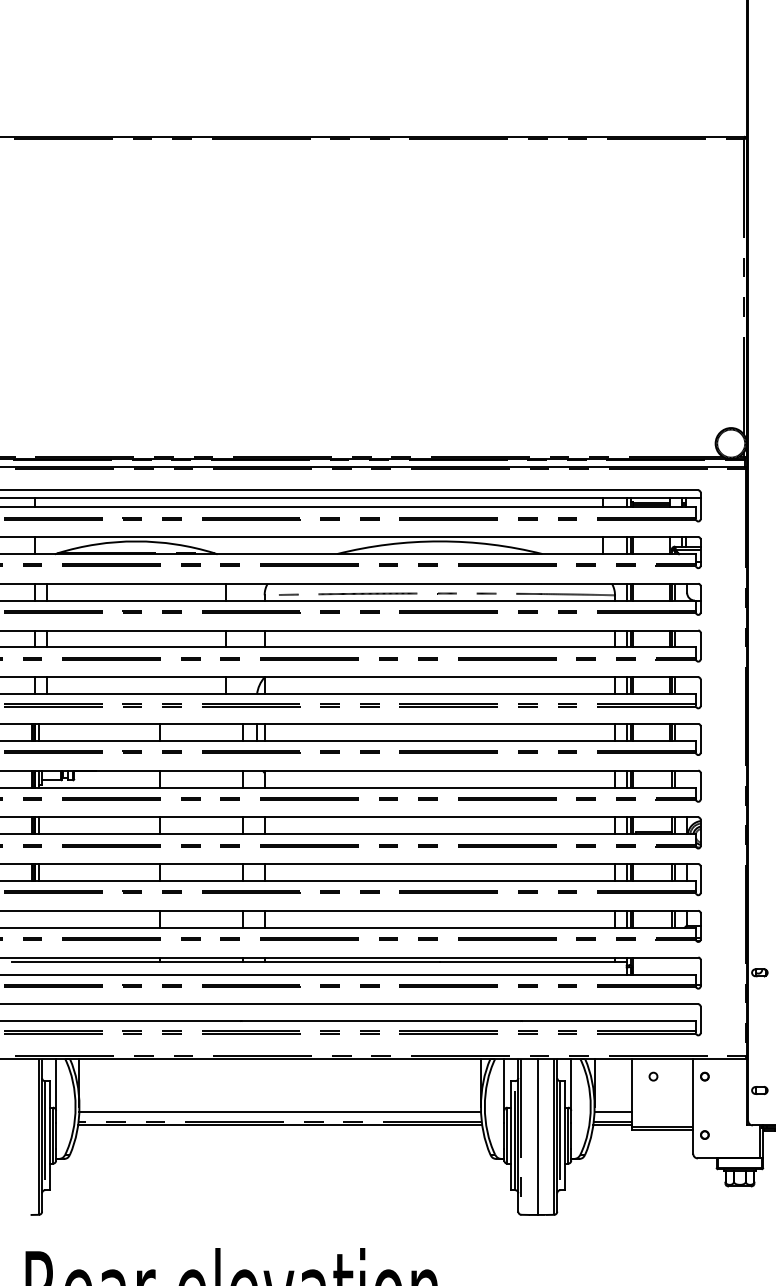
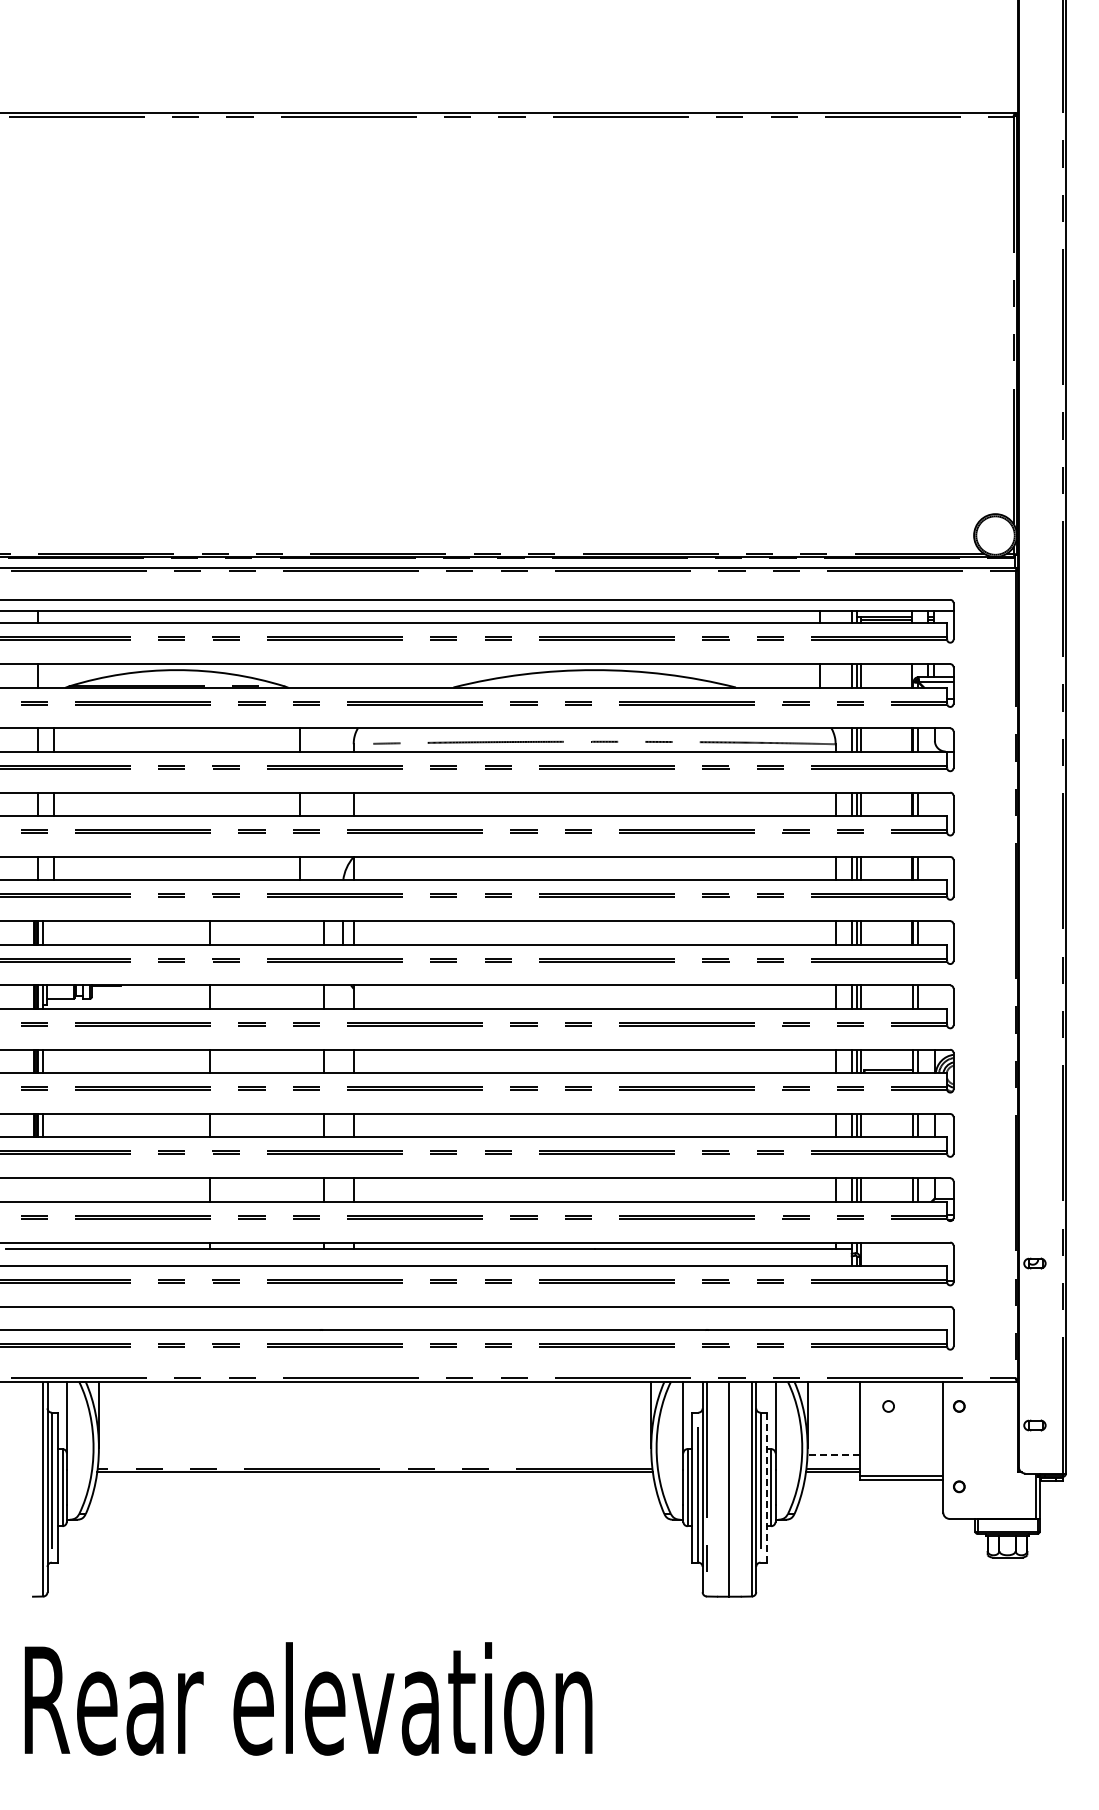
line: (279, 1112) -> (374, 1455), removed
line: (613, 1112) -> (833, 1455), solid -> dashed
line: (564, 1135) -> (766, 1487), solid -> dashed

